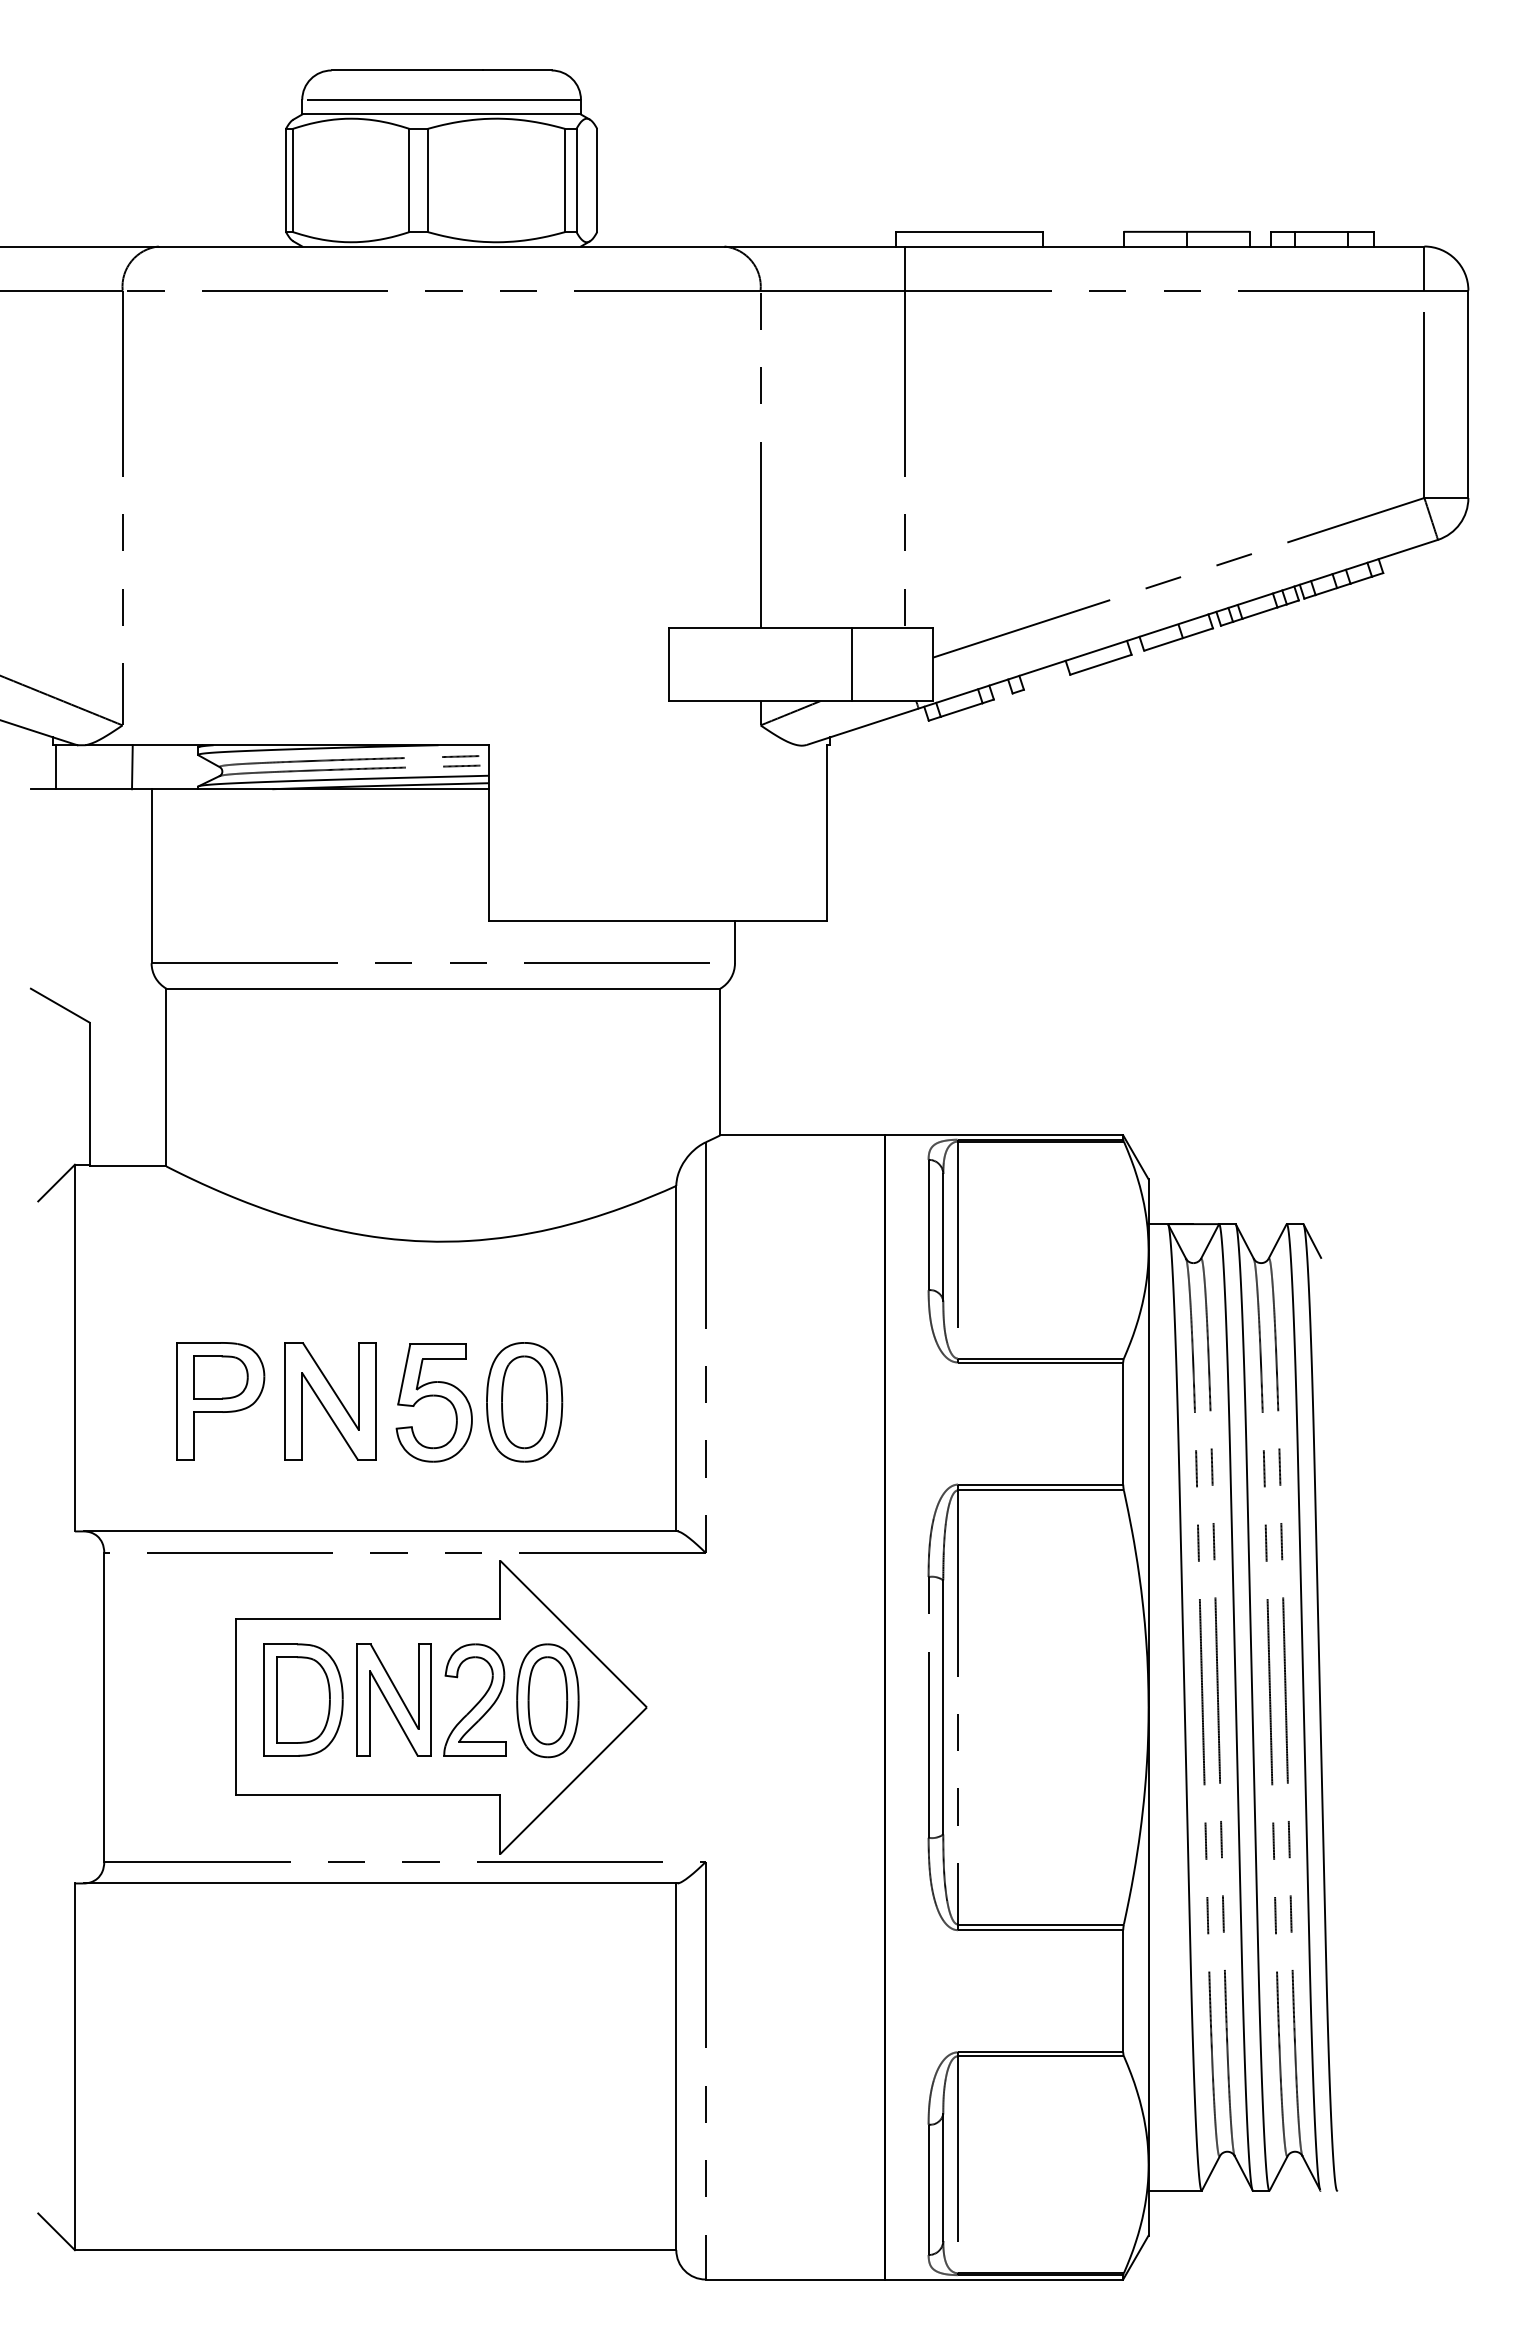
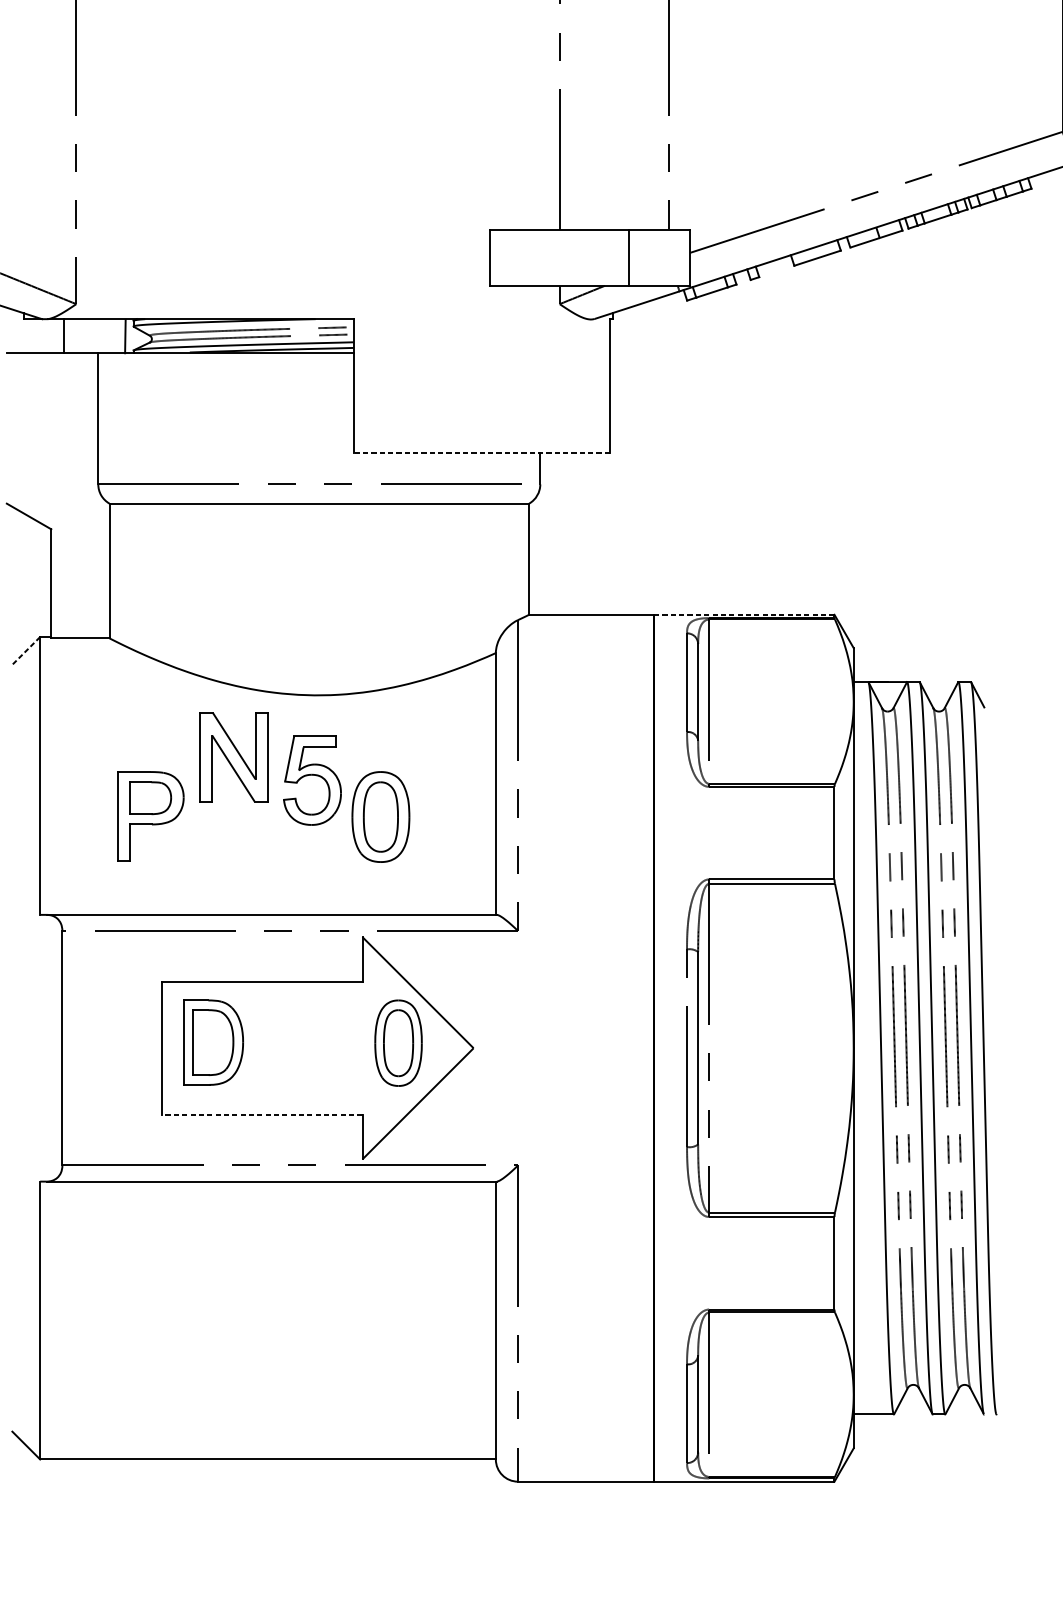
line: (55, 767) -> (64, 336), moved
line: (132, 767) -> (125, 336), moved
line: (657, 921) -> (481, 452), solid -> dashed
line: (1003, 1135) -> (743, 614), solid -> dashed
line: (56, 1183) -> (26, 651), solid -> dashed
part: (330, 1401) -> (233, 757), moved
part: (433, 1402) -> (311, 780), moved
part: (393, 1699) -> (281, 1042), removed
part: (474, 1699) -> (342, 1042), removed
line: (367, 1795) -> (261, 1114), solid -> dashed

